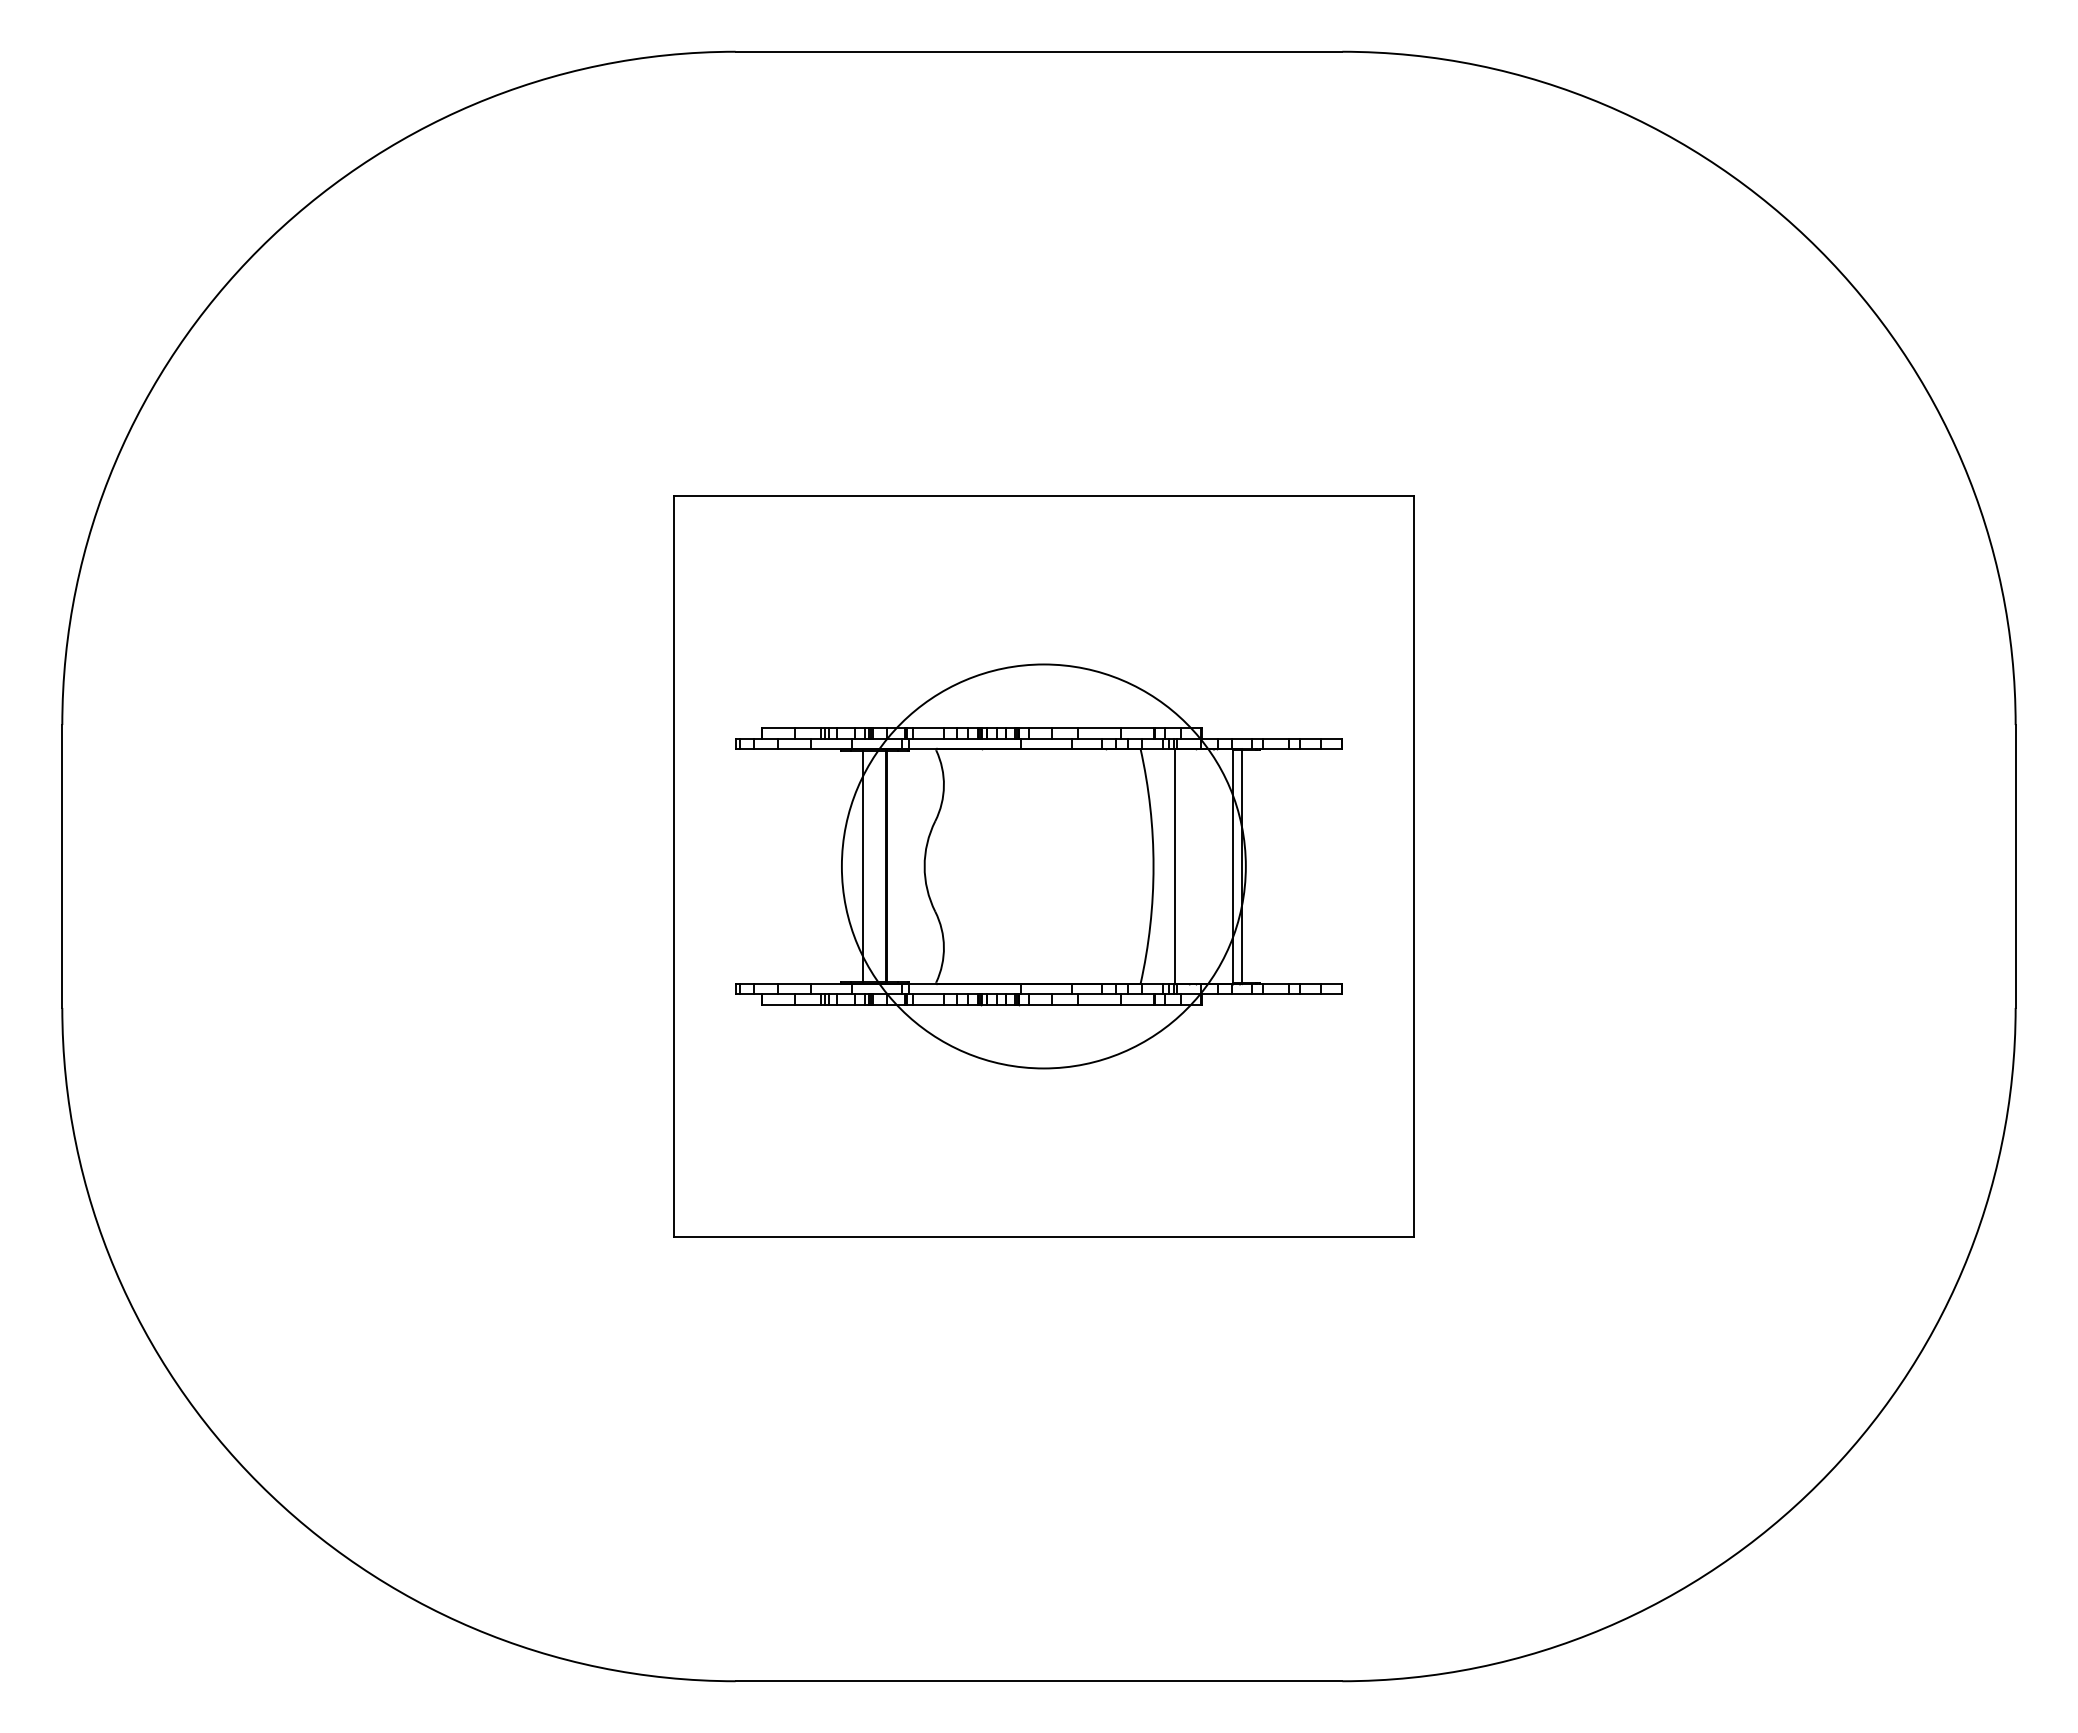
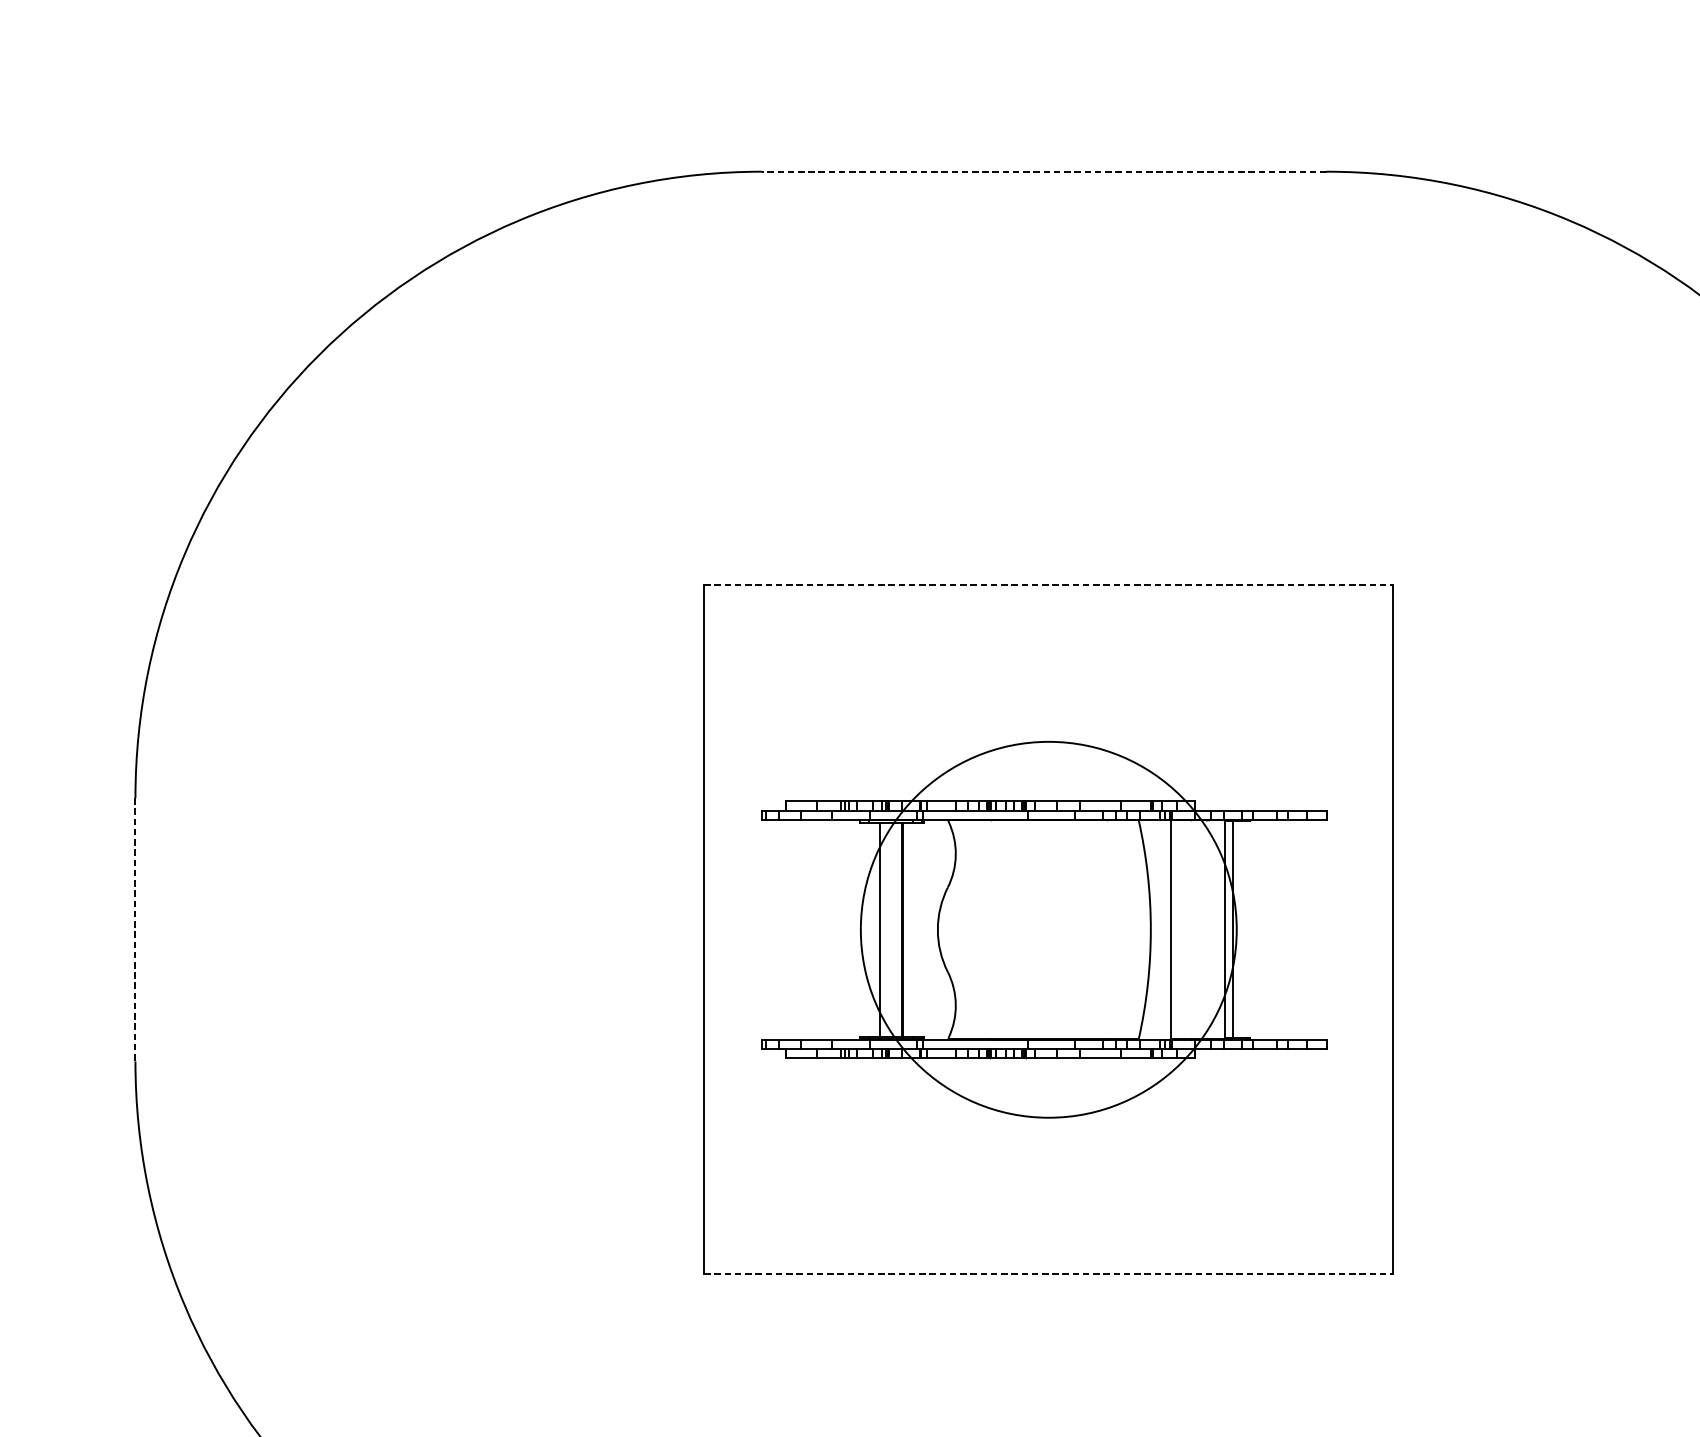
line: (1038, 51) -> (1043, 171), solid -> dashed
line: (1044, 496) -> (1049, 585), solid -> dashed
line: (62, 867) -> (135, 930), solid -> dashed
line: (1044, 1236) -> (1049, 1274), solid -> dashed

